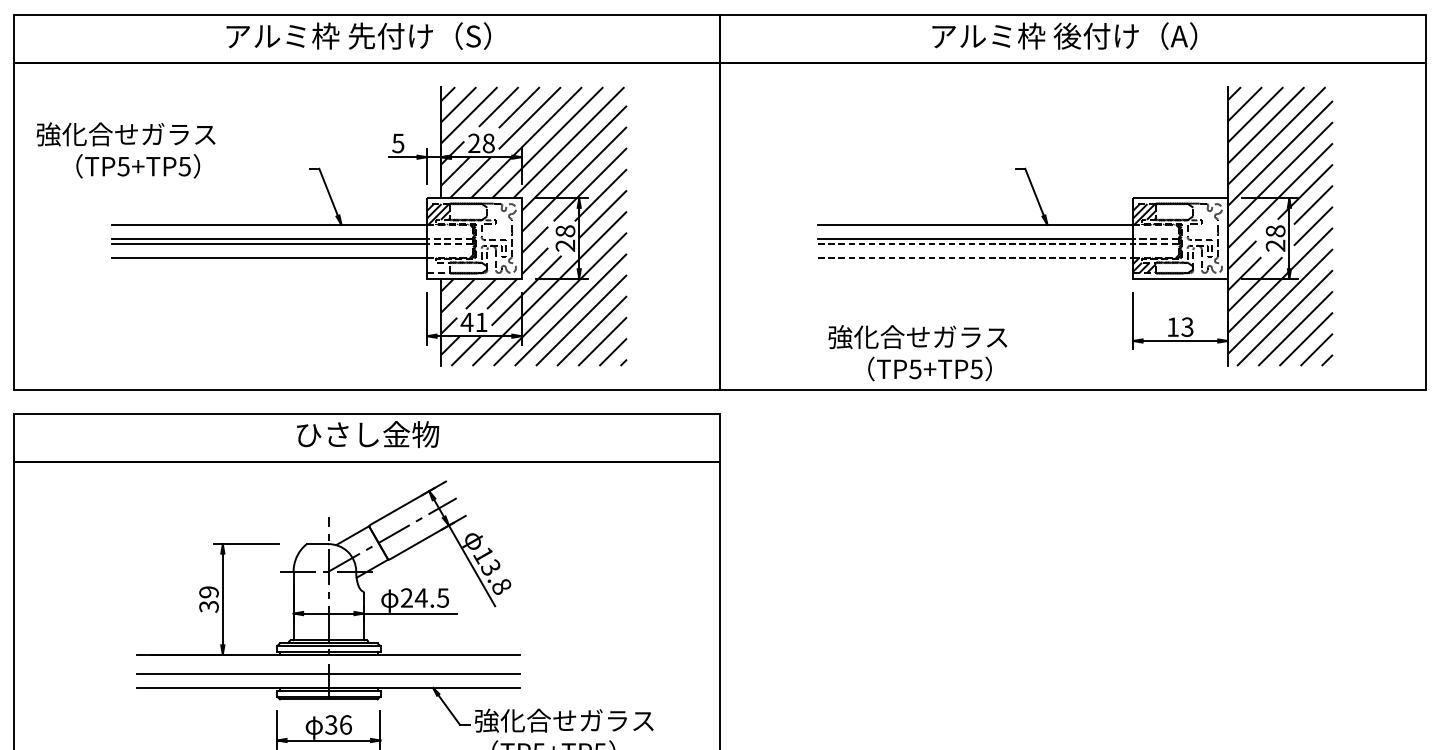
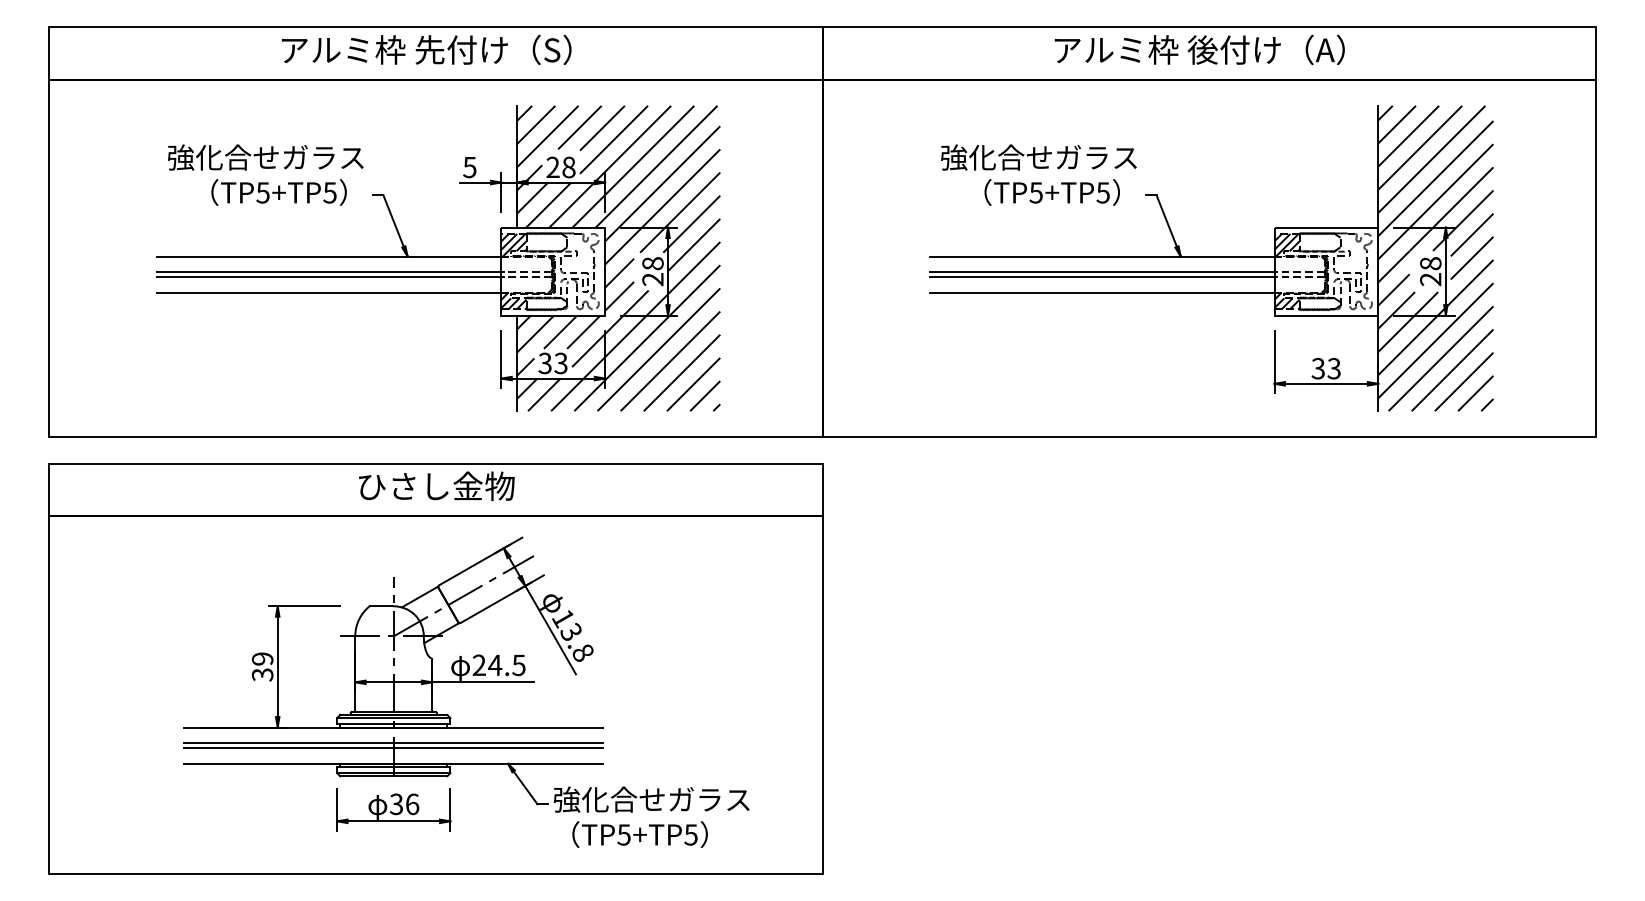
text: (125, 149) -> (265, 174), moved
line: (975, 243) -> (1102, 277), dashed -> solid
line: (975, 257) -> (1102, 292), dashed -> solid
hatch: (450, 265) -> (527, 301), added
text: (473, 322) -> (552, 363), 41 -> 33
text: (1172, 327) -> (1317, 368), 13 -> 33
text: (917, 352) -> (1038, 174), moved
line: (328, 669) -> (393, 743), added

